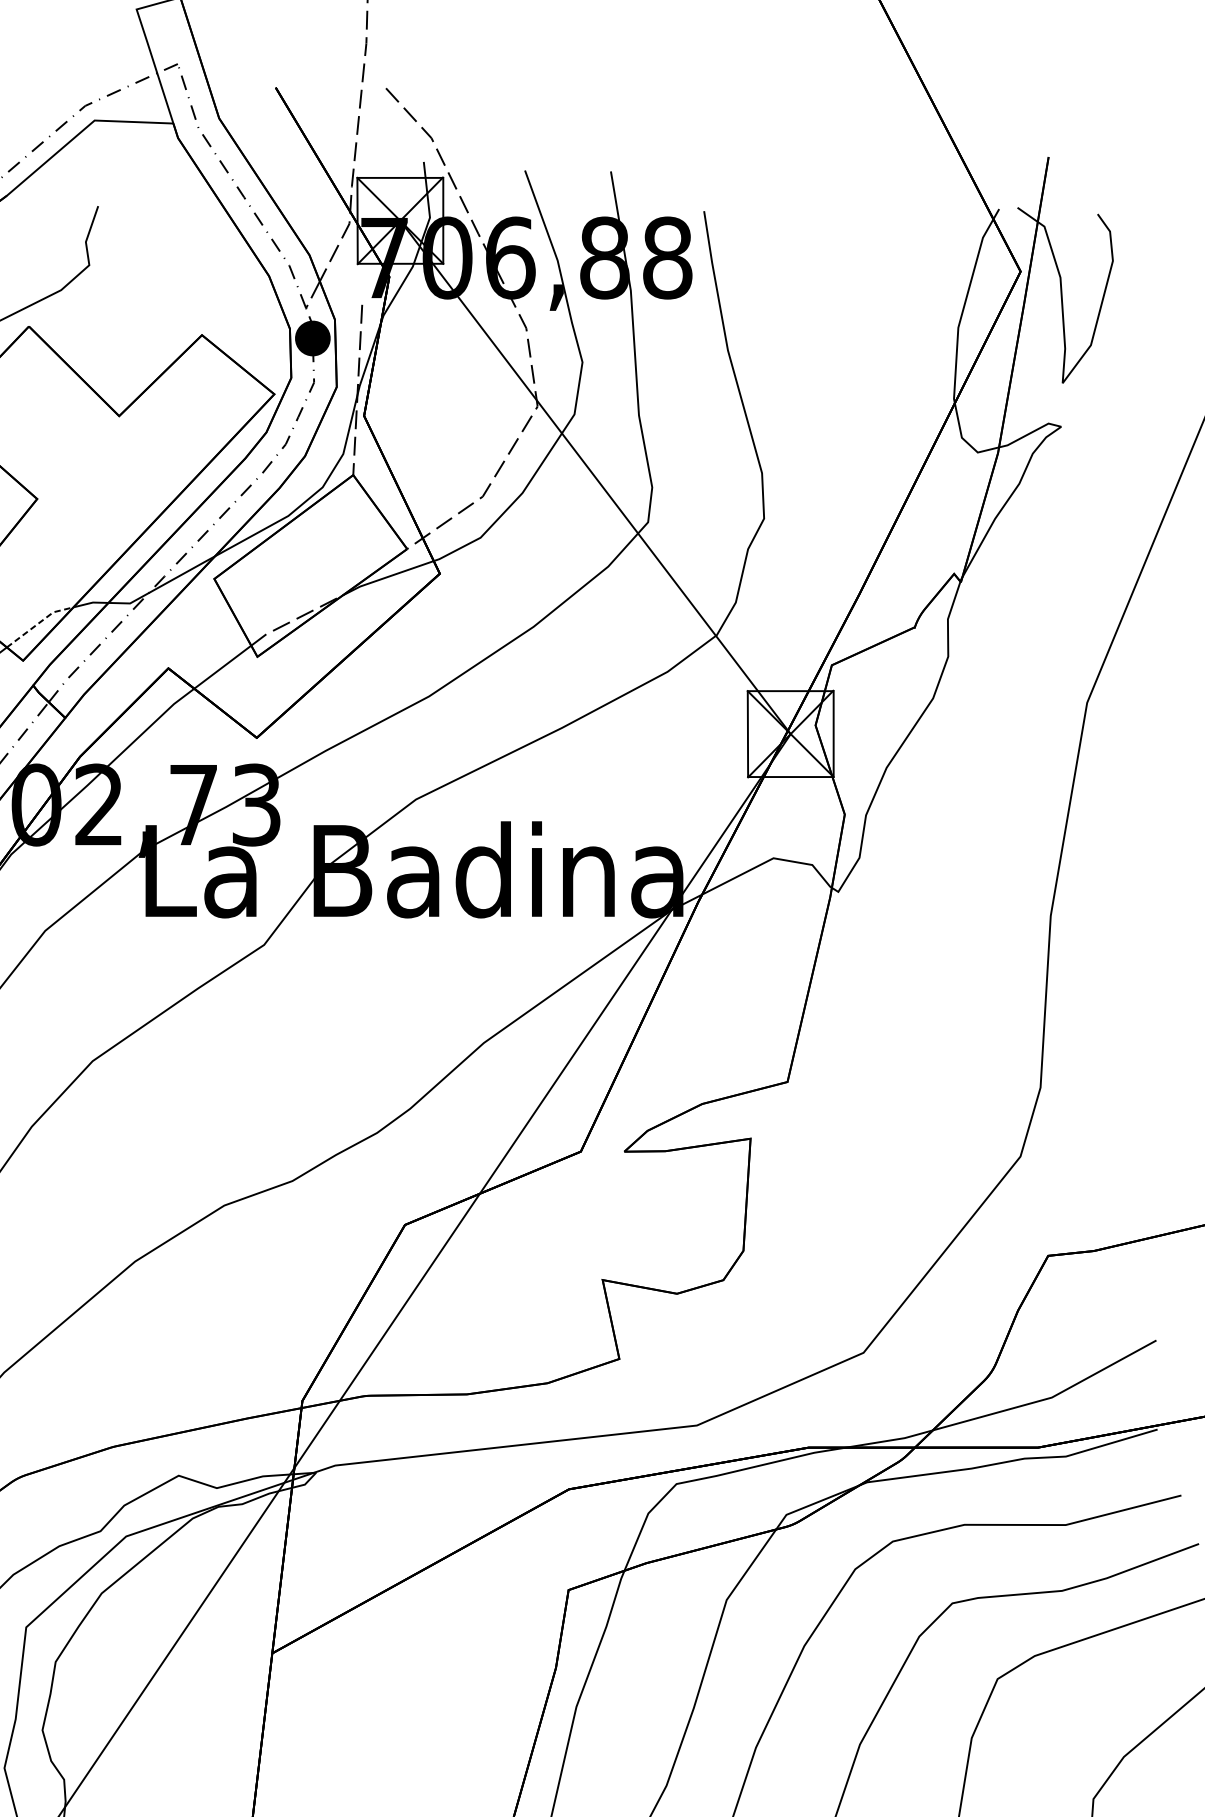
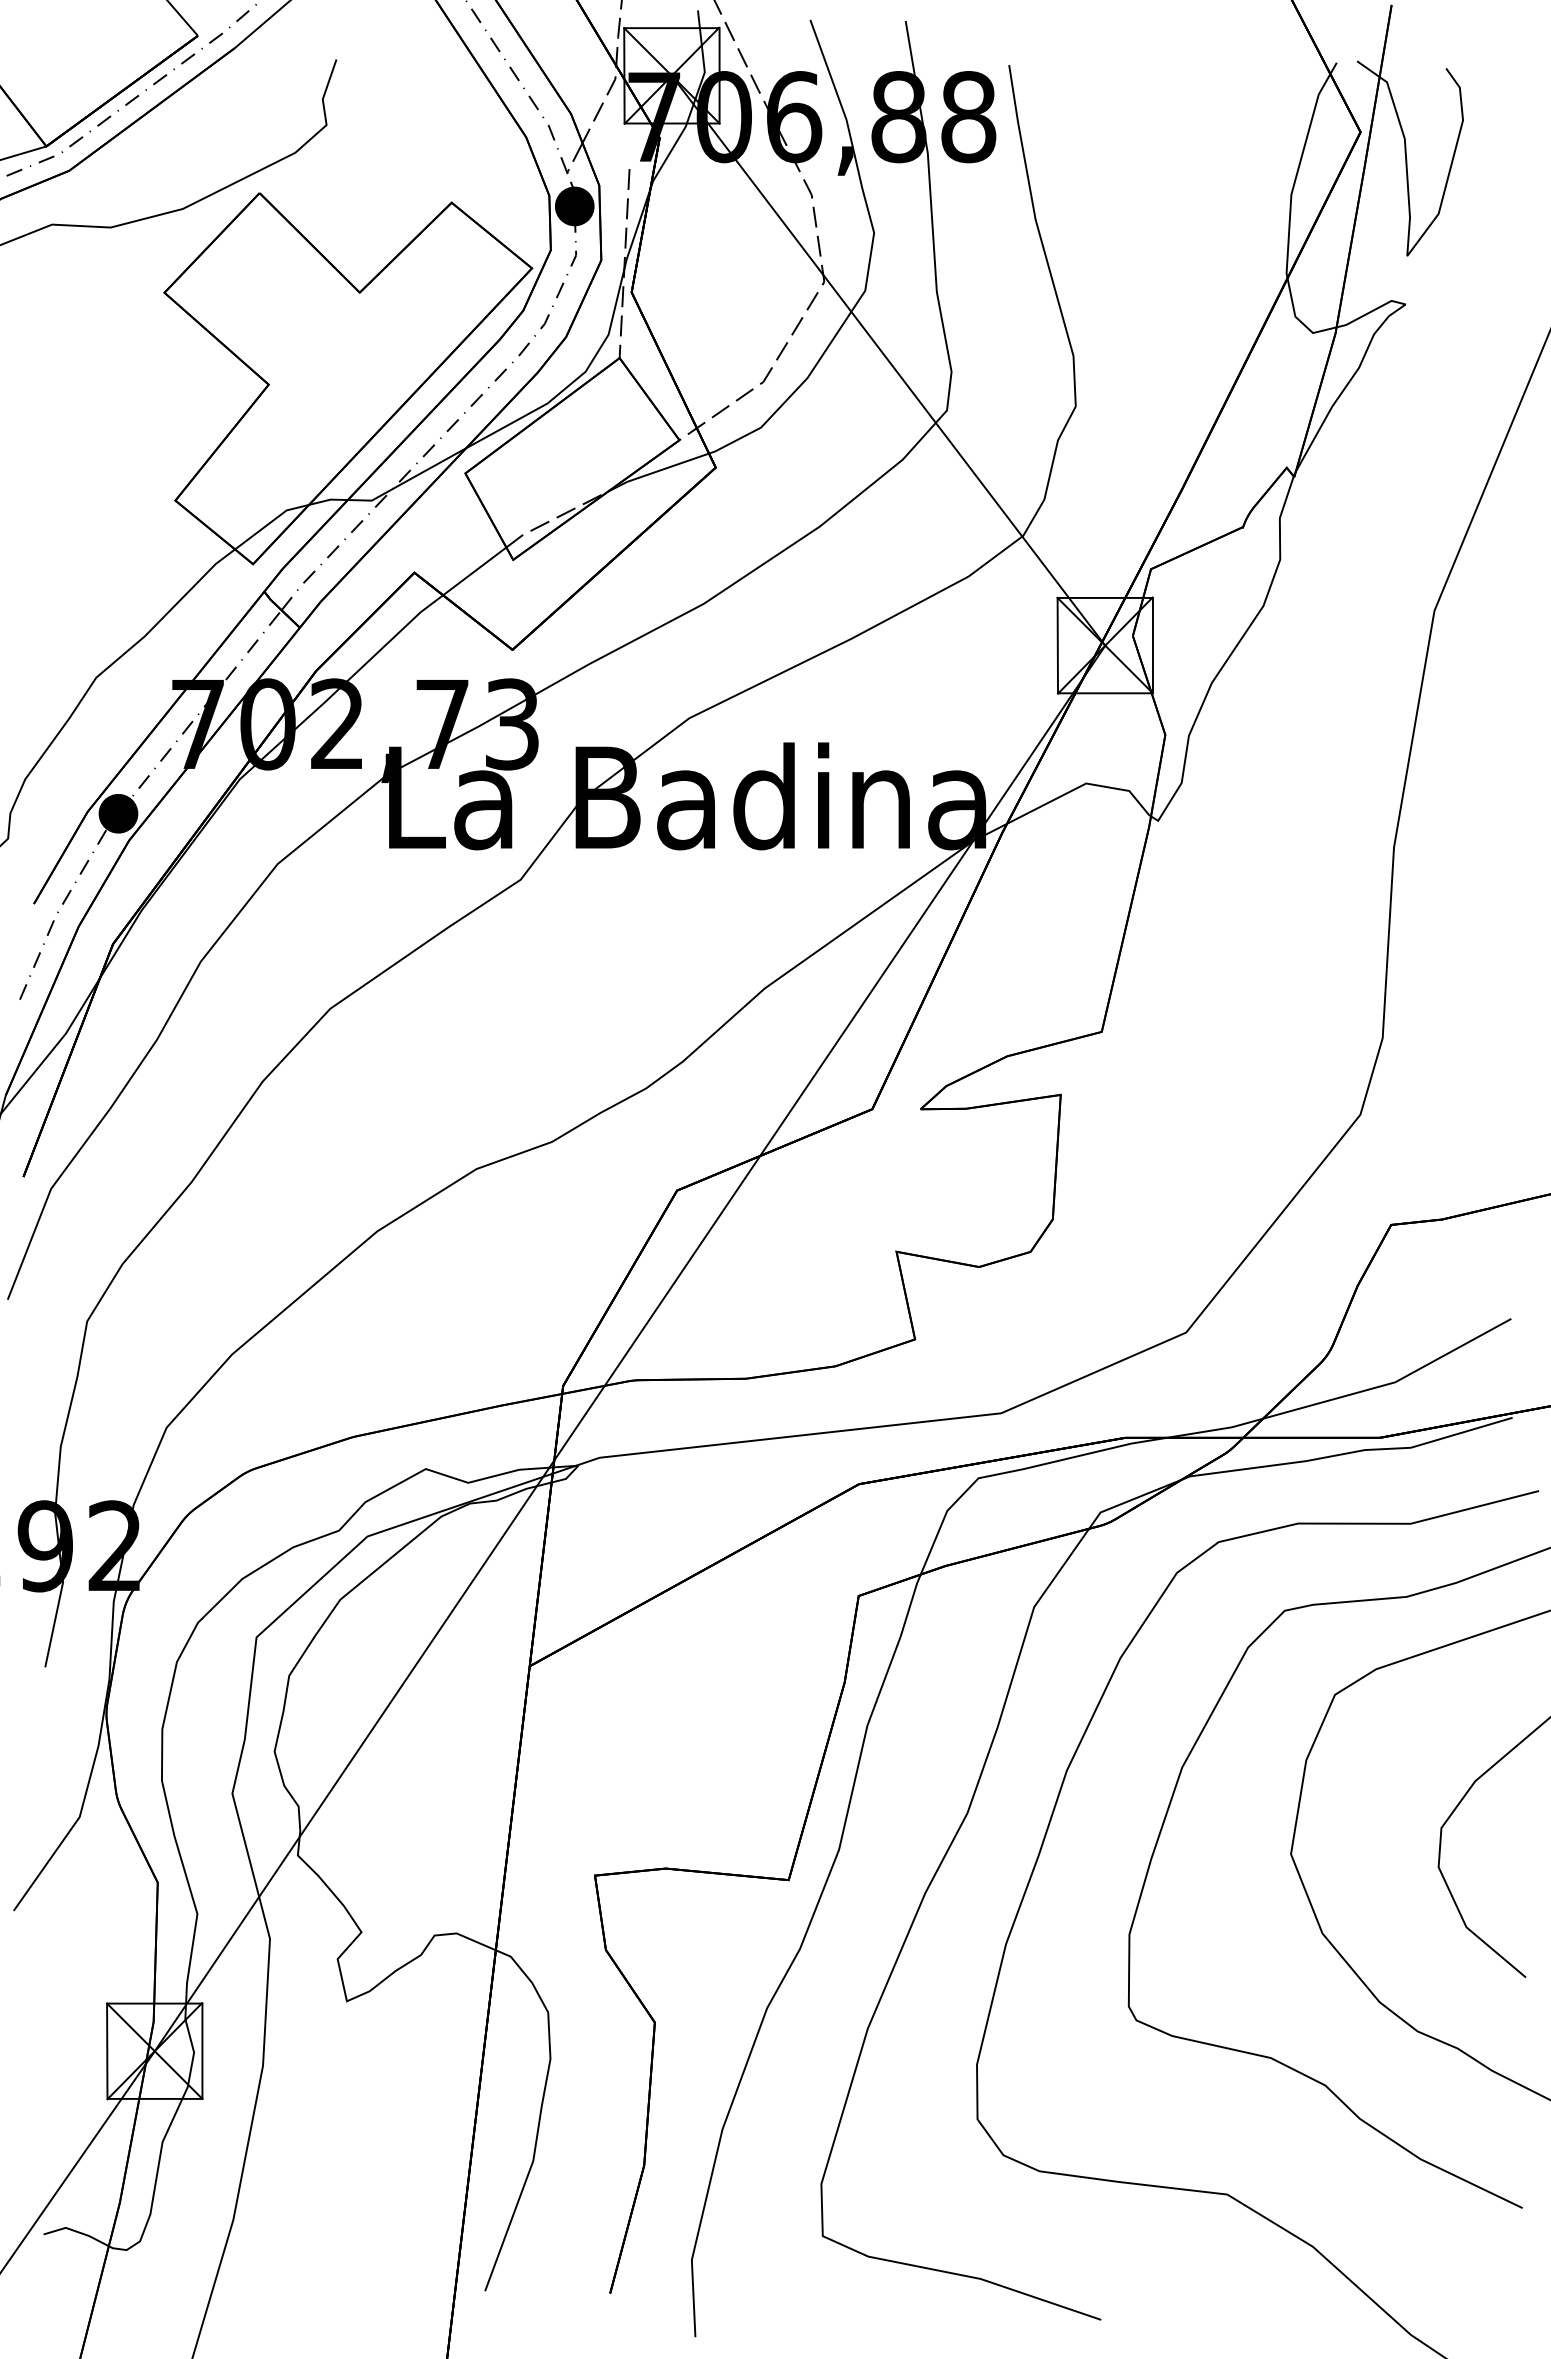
line: (38, 623) -> (270, 522), dashed -> solid

